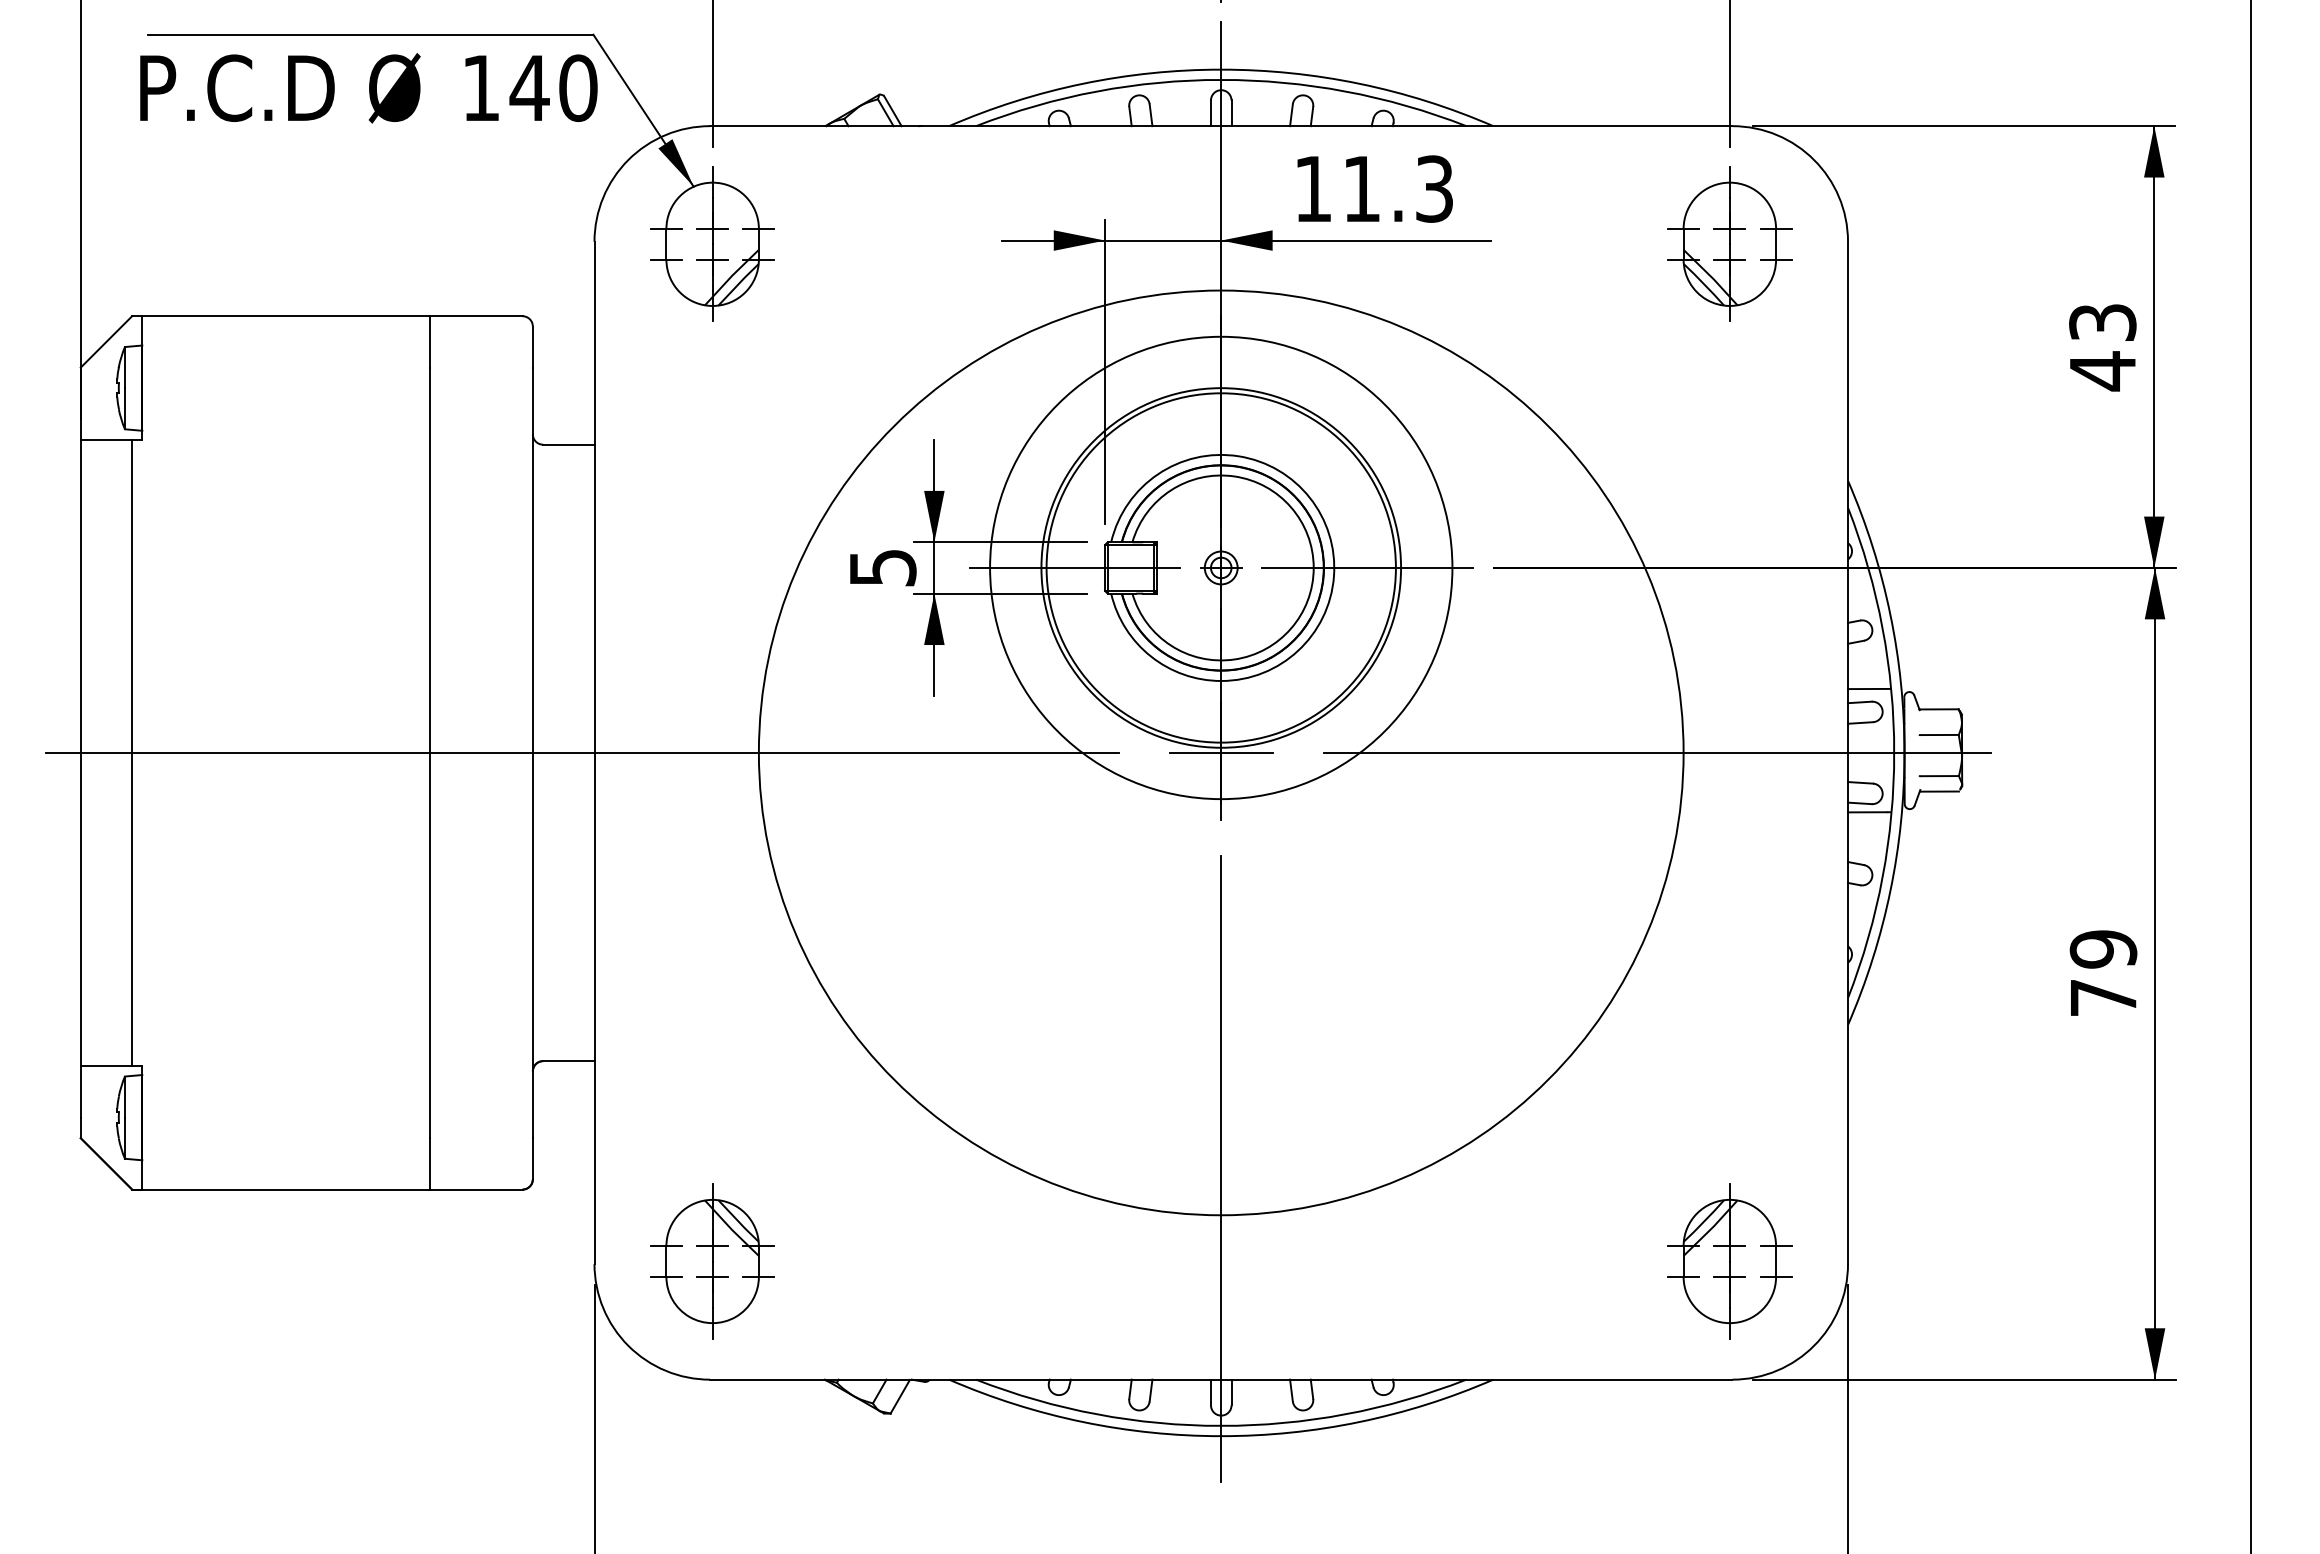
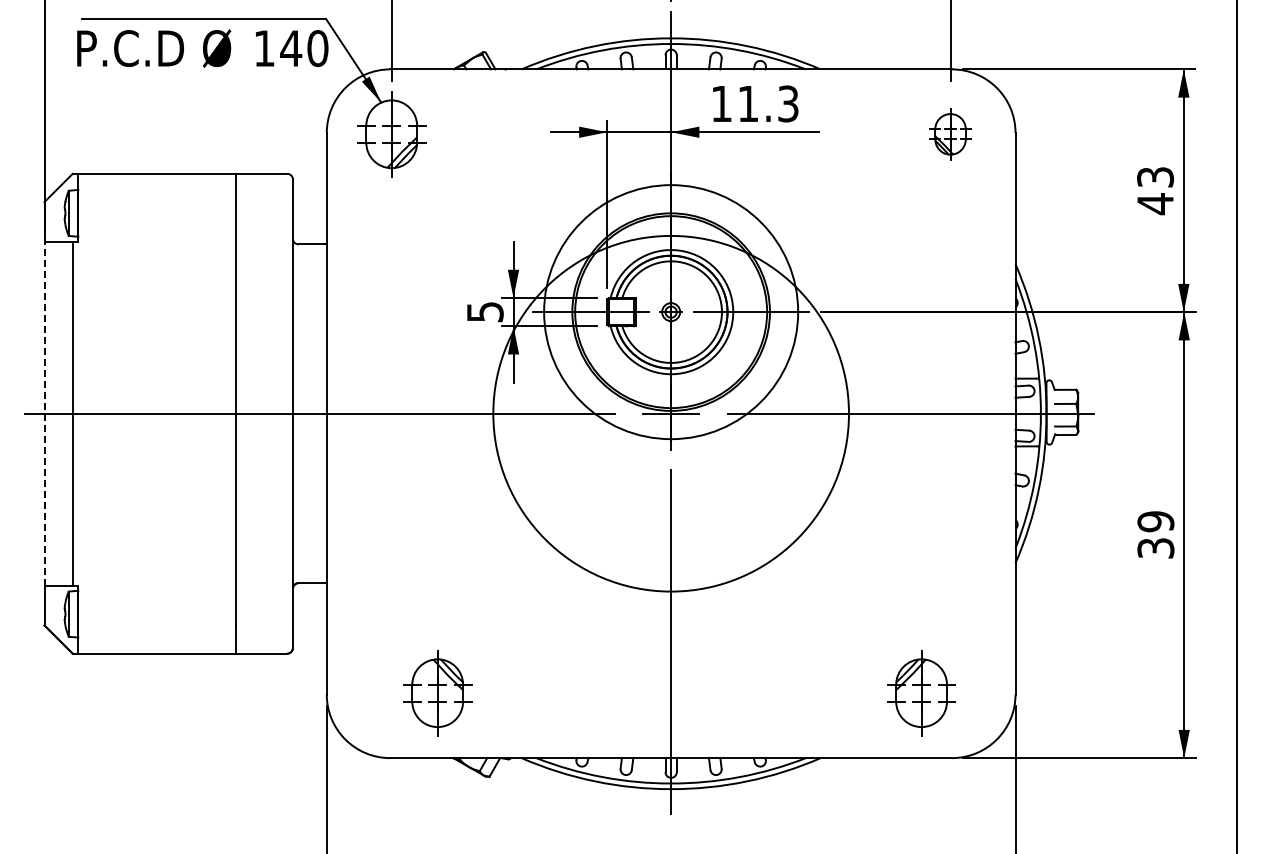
part: (1729, 244) -> (950, 134), size x0.6
line: (80, 752) -> (44, 413), solid -> dashed
circle: (1221, 752) -> (671, 413), size x0.7
text: (2102, 998) -> (1155, 548), 79 -> 39
part: (712, 1262) -> (437, 693), moved
part: (1729, 1262) -> (921, 693), moved

